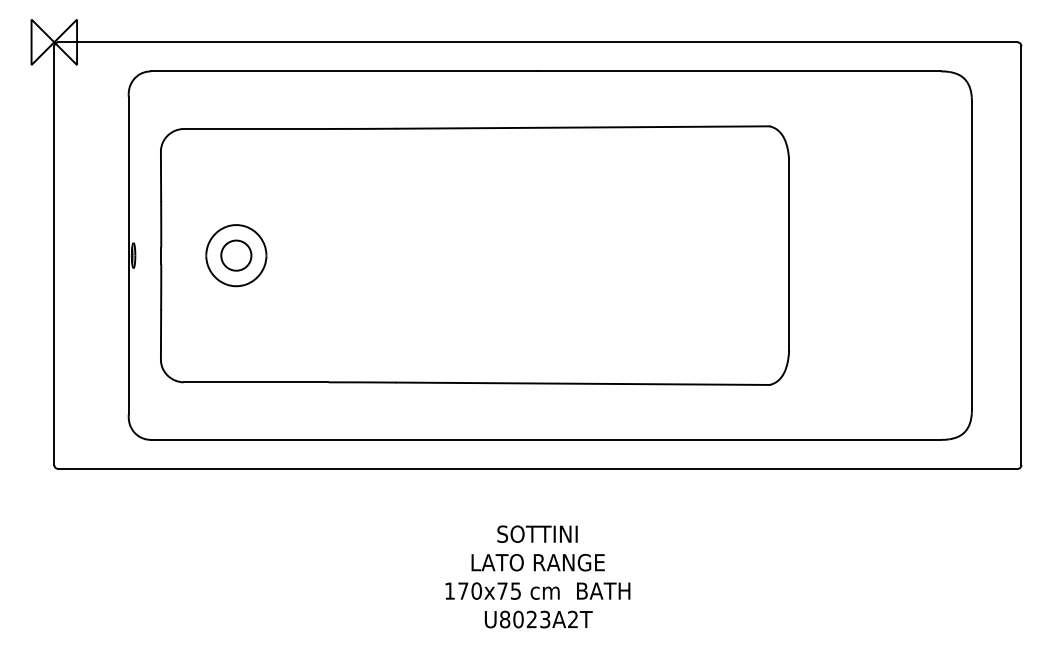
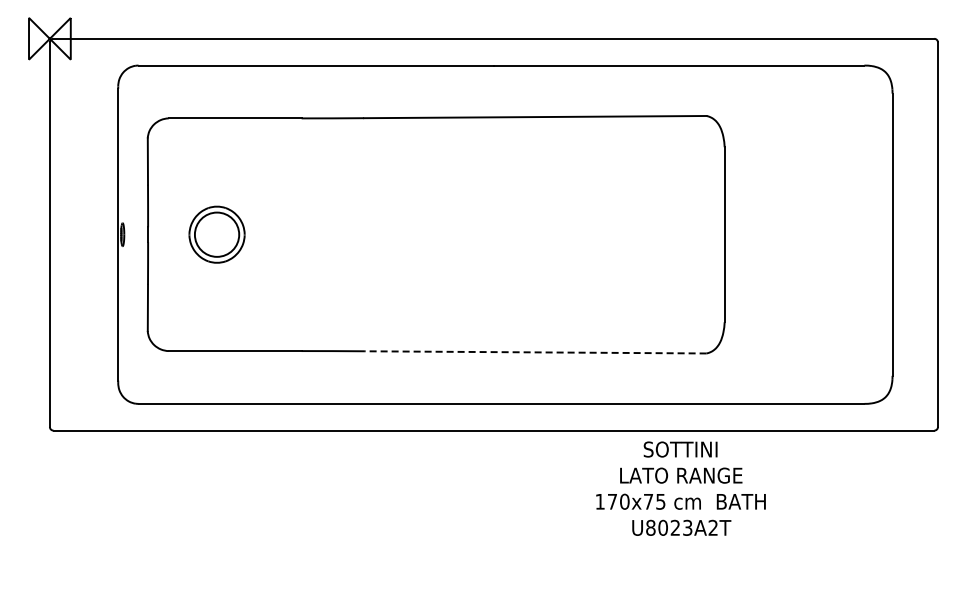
circle: (235, 255) -> (216, 234), size x1.6
line: (582, 383) -> (534, 352), solid -> dashed
text: (537, 576) -> (680, 488), moved

